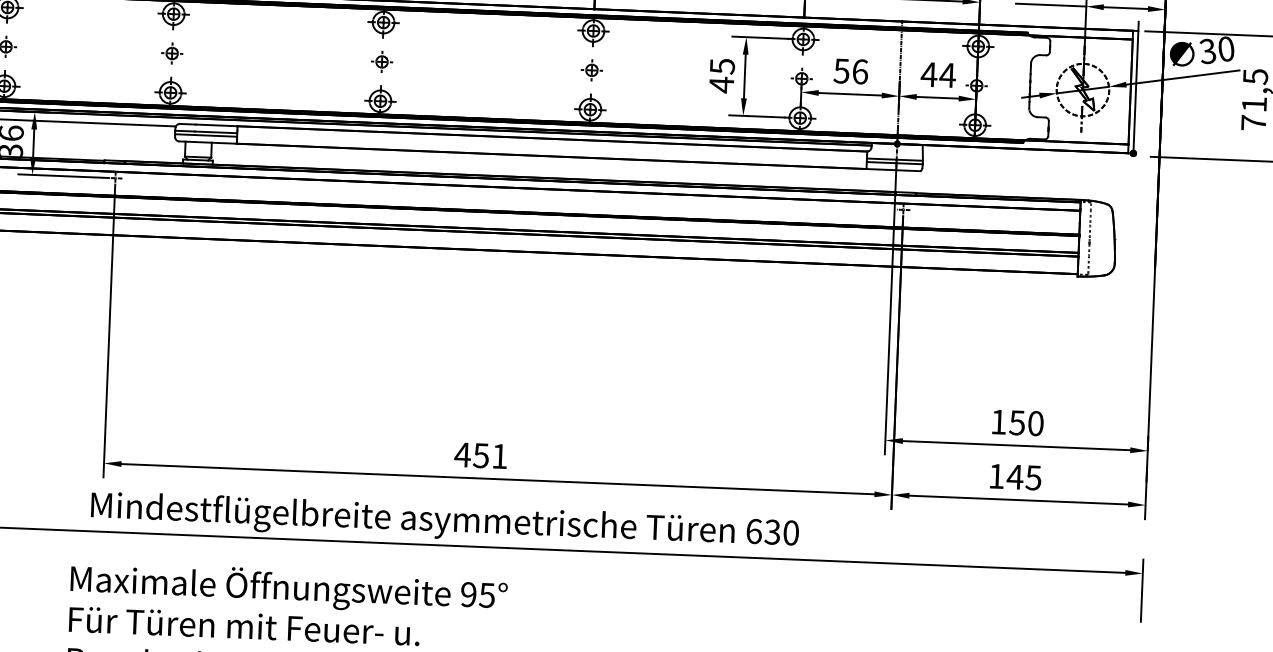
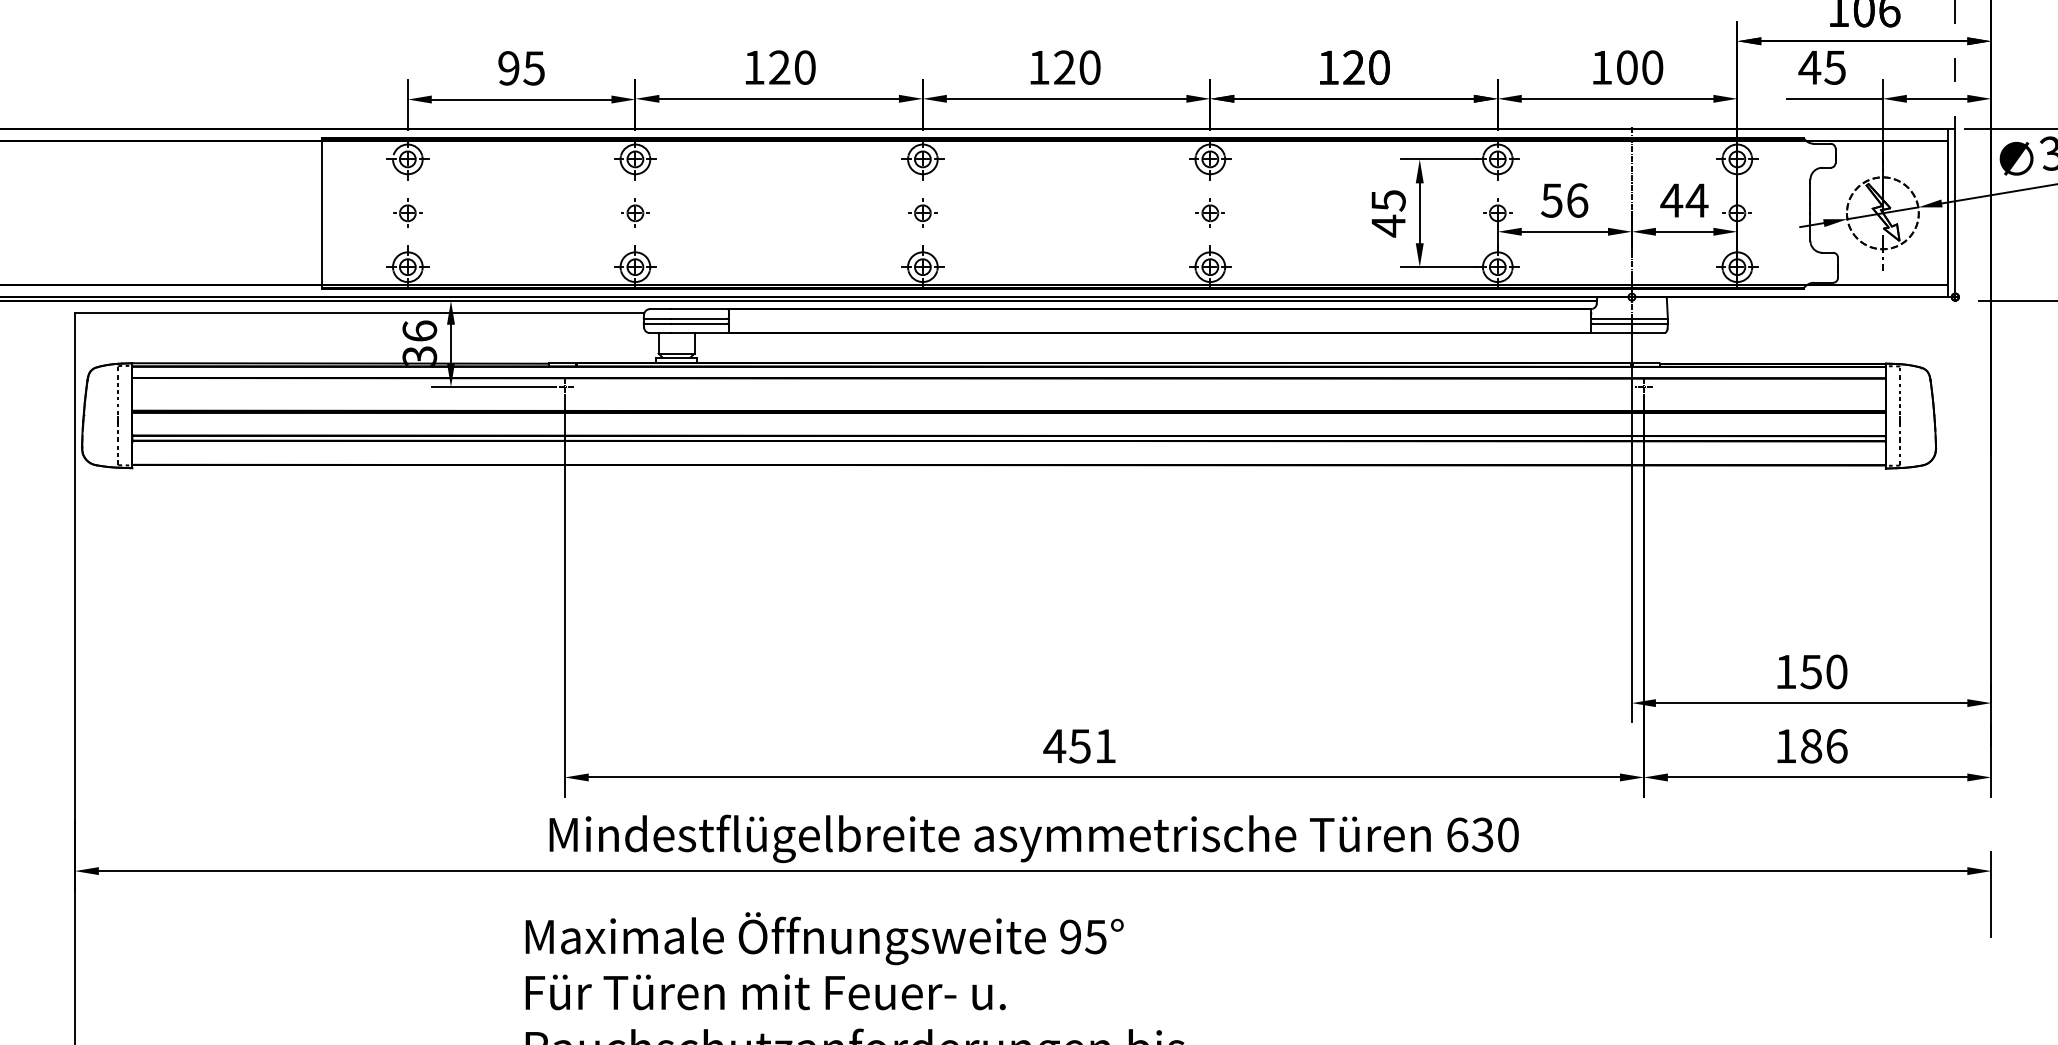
text: (1023, 477) -> (1823, 746), 145 -> 186

